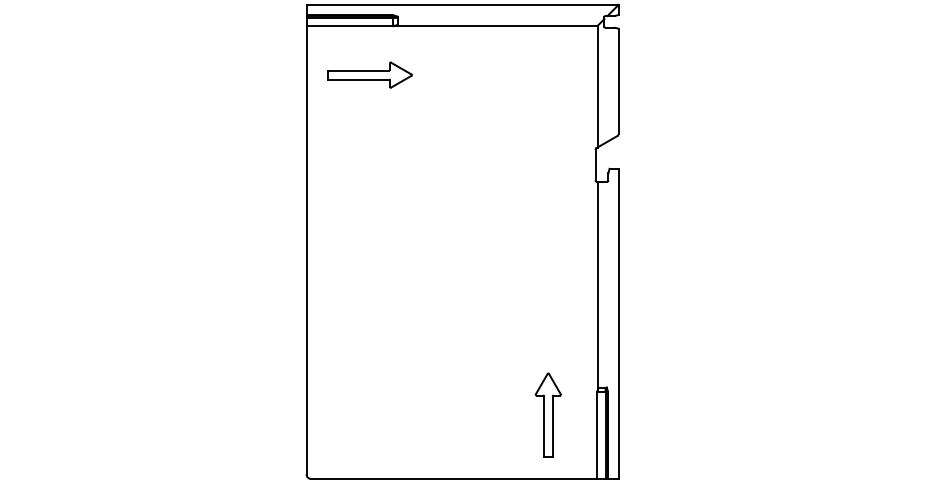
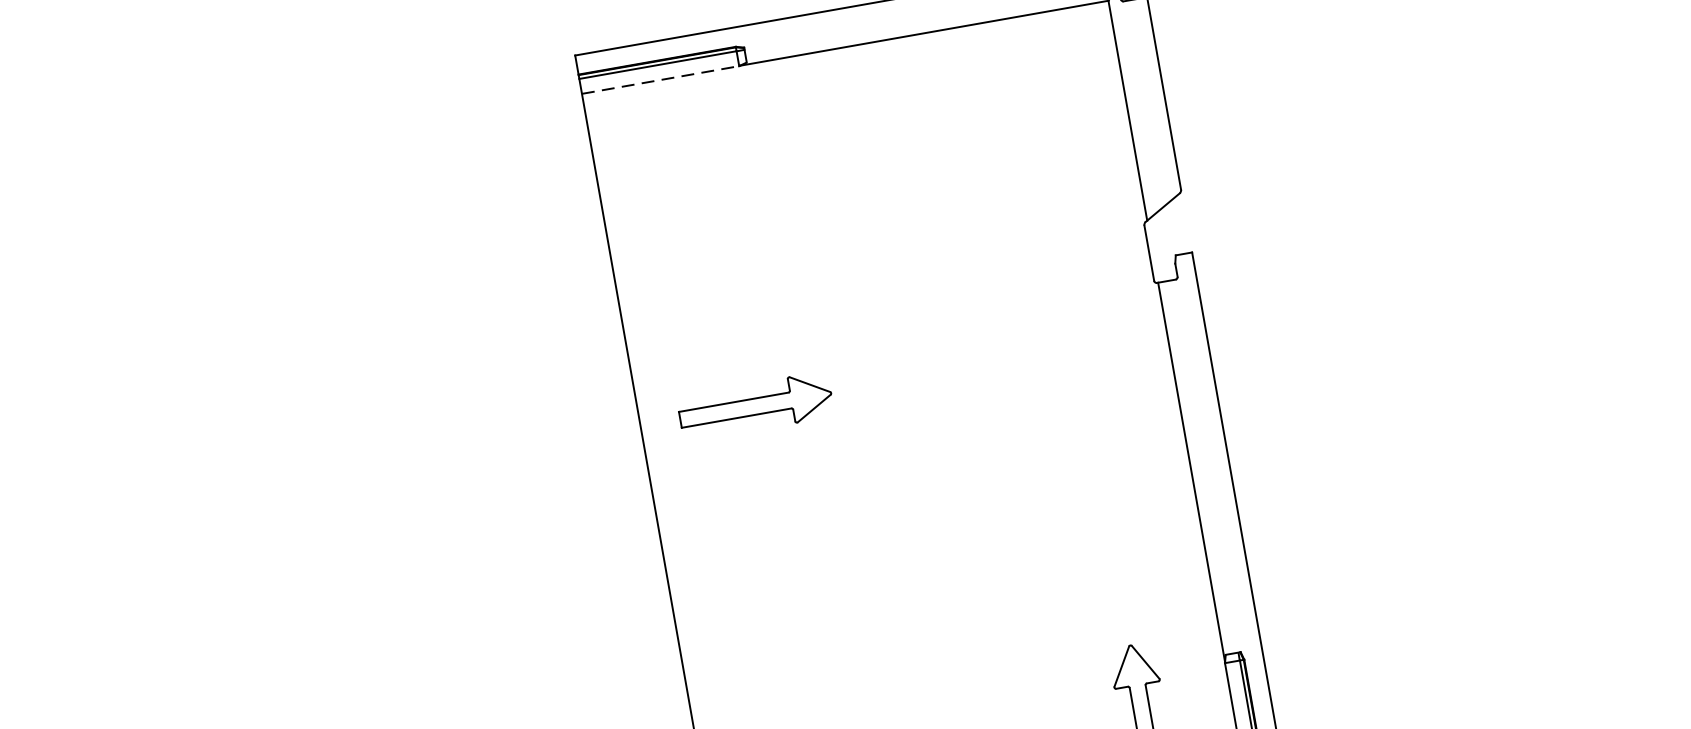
line: (350, 26) -> (661, 80), solid -> dashed
part: (369, 74) -> (754, 405), moved

